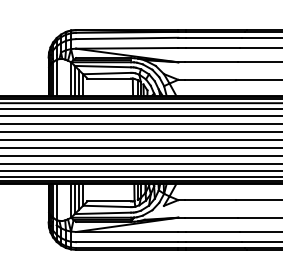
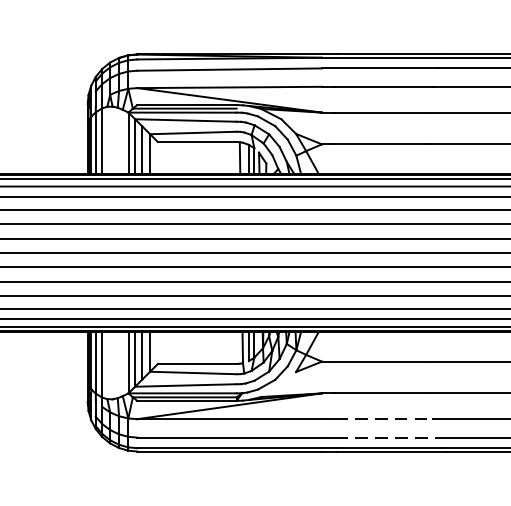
line: (213, 232) -> (385, 420), solid -> dashed
line: (214, 242) -> (387, 438), solid -> dashed

